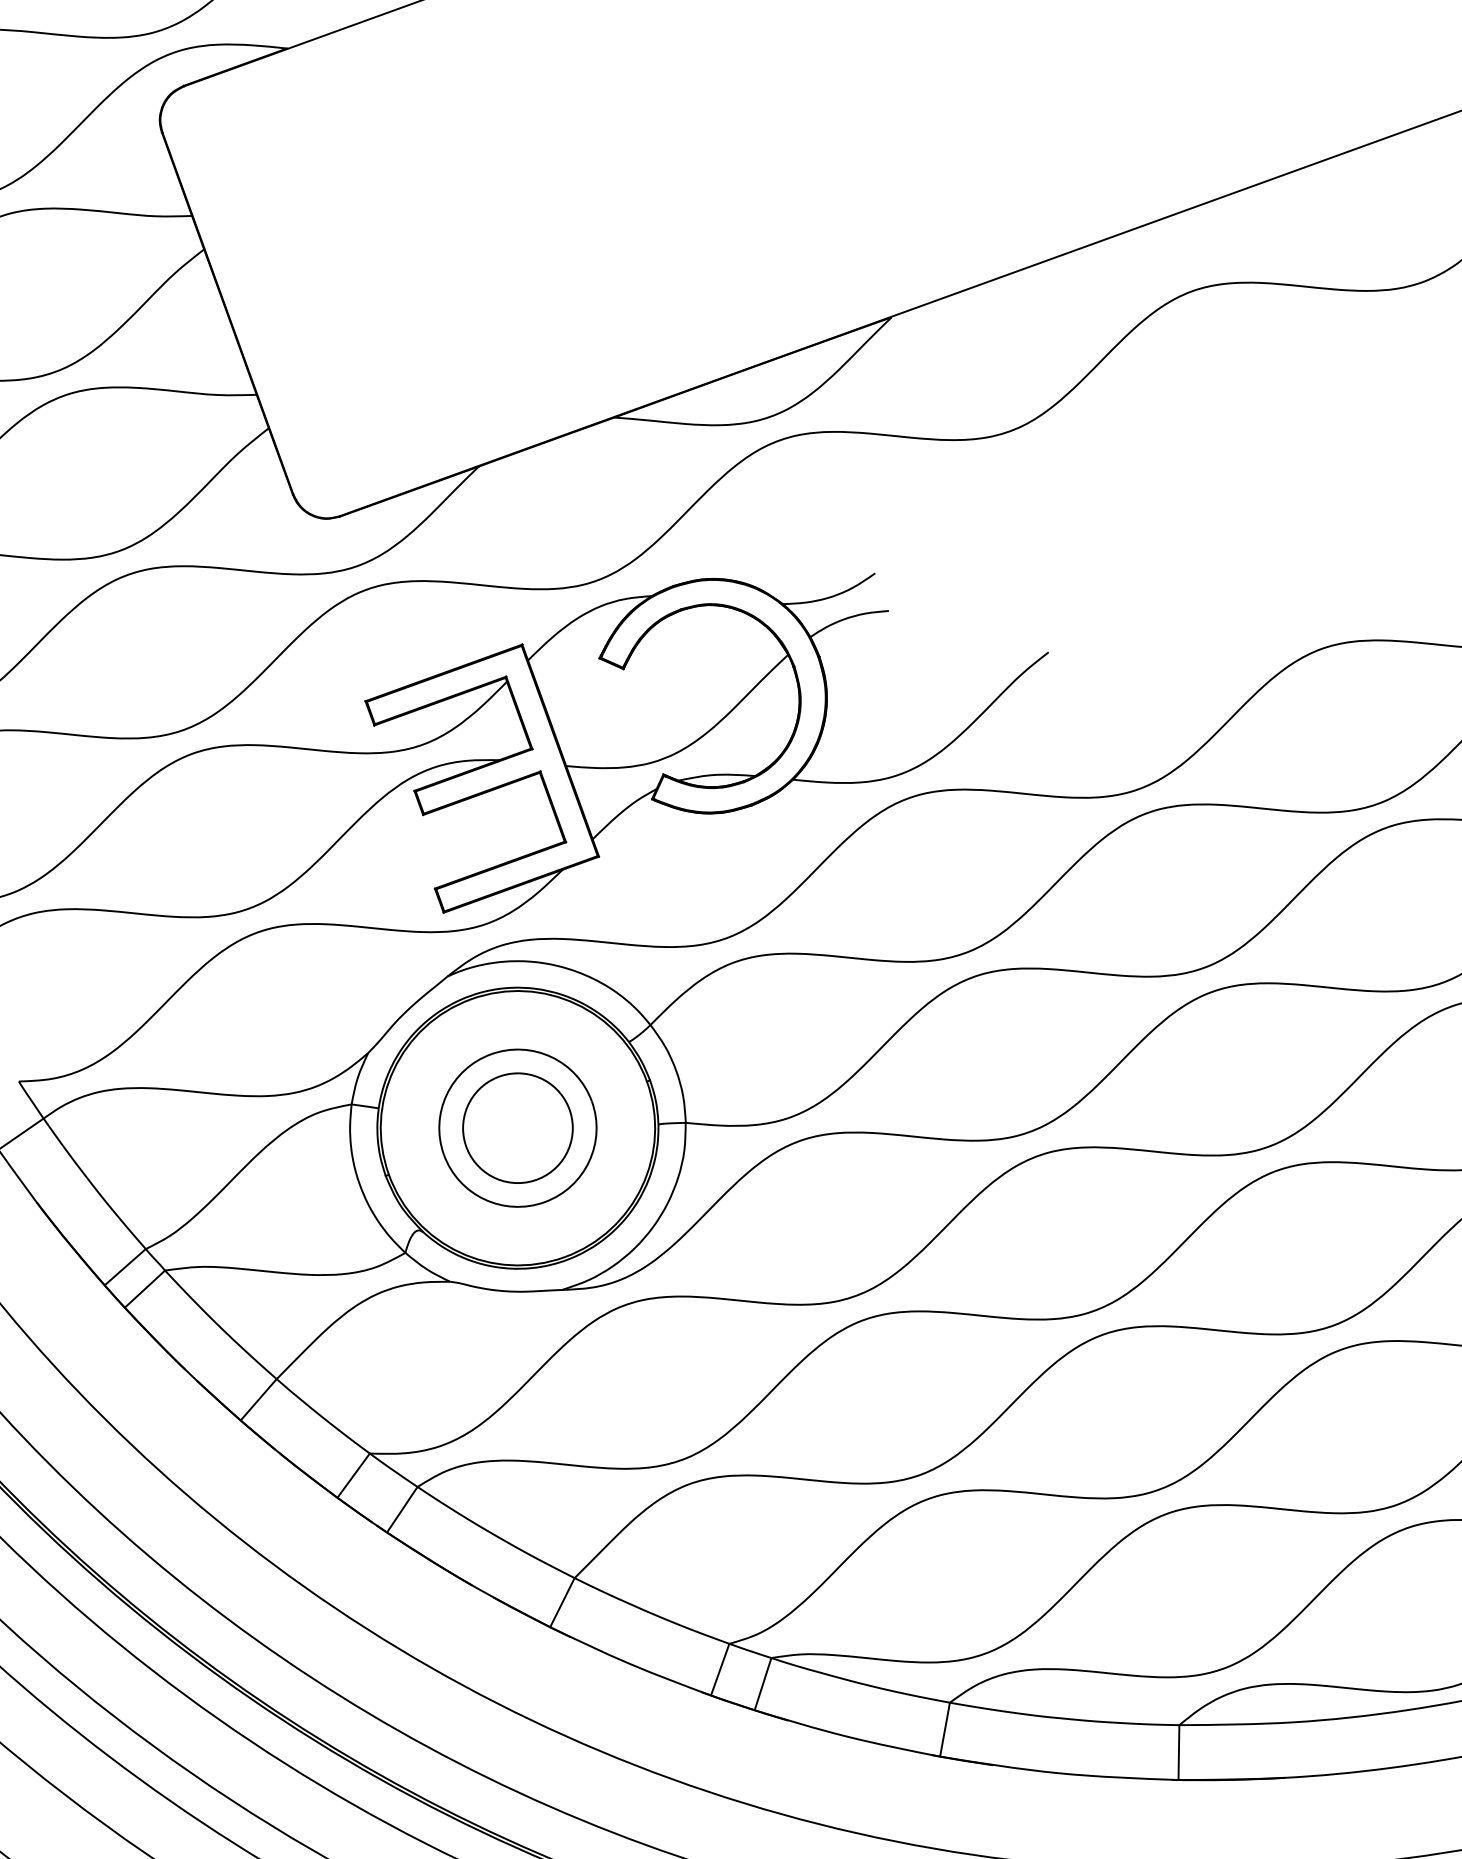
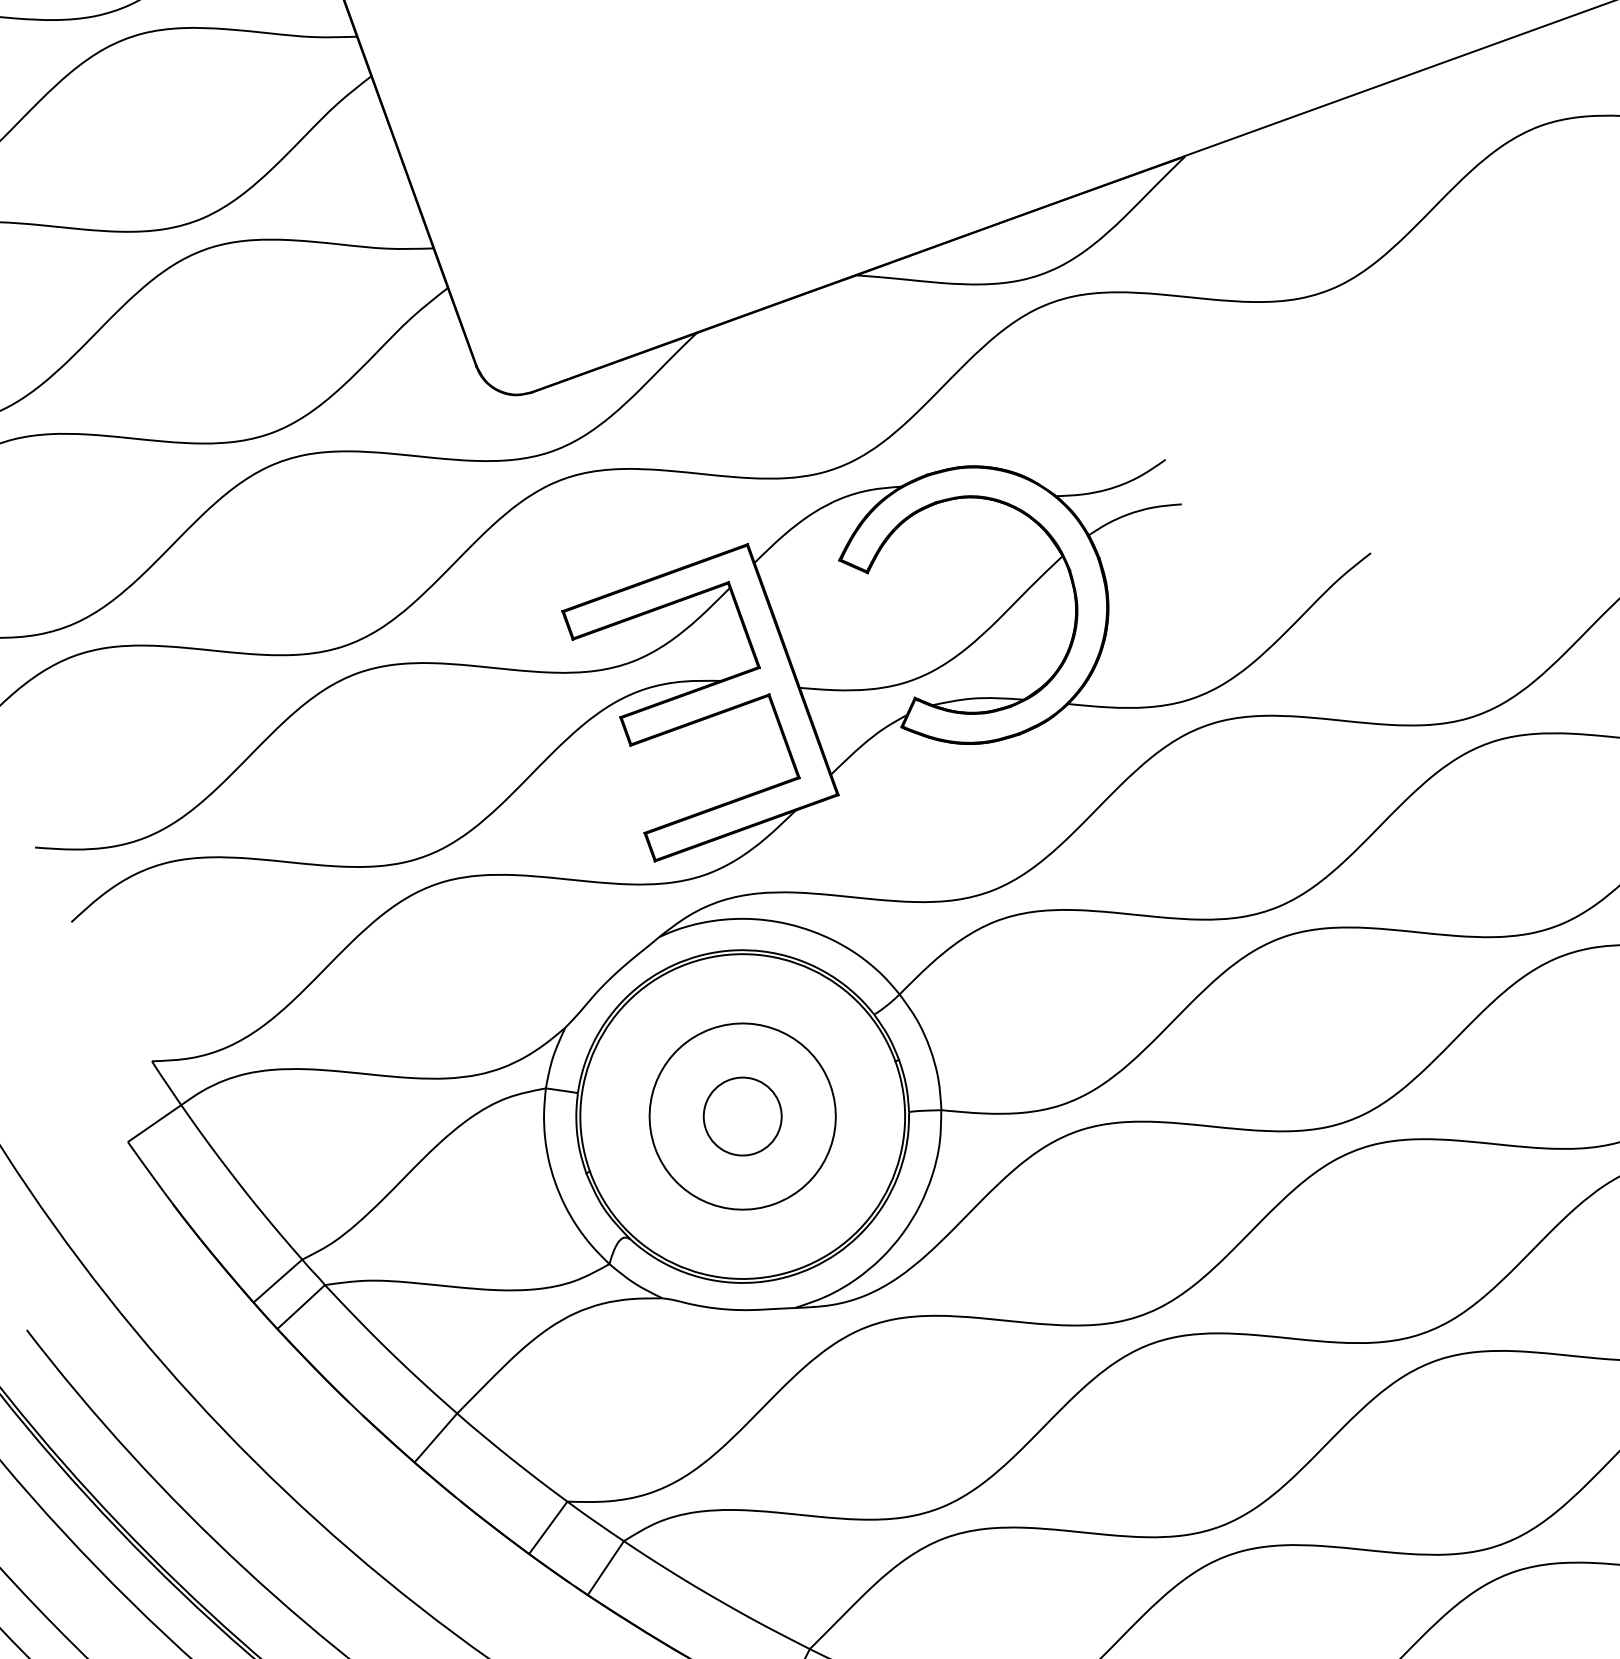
circle: (517, 1128) -> (742, 1116), size x0.6

